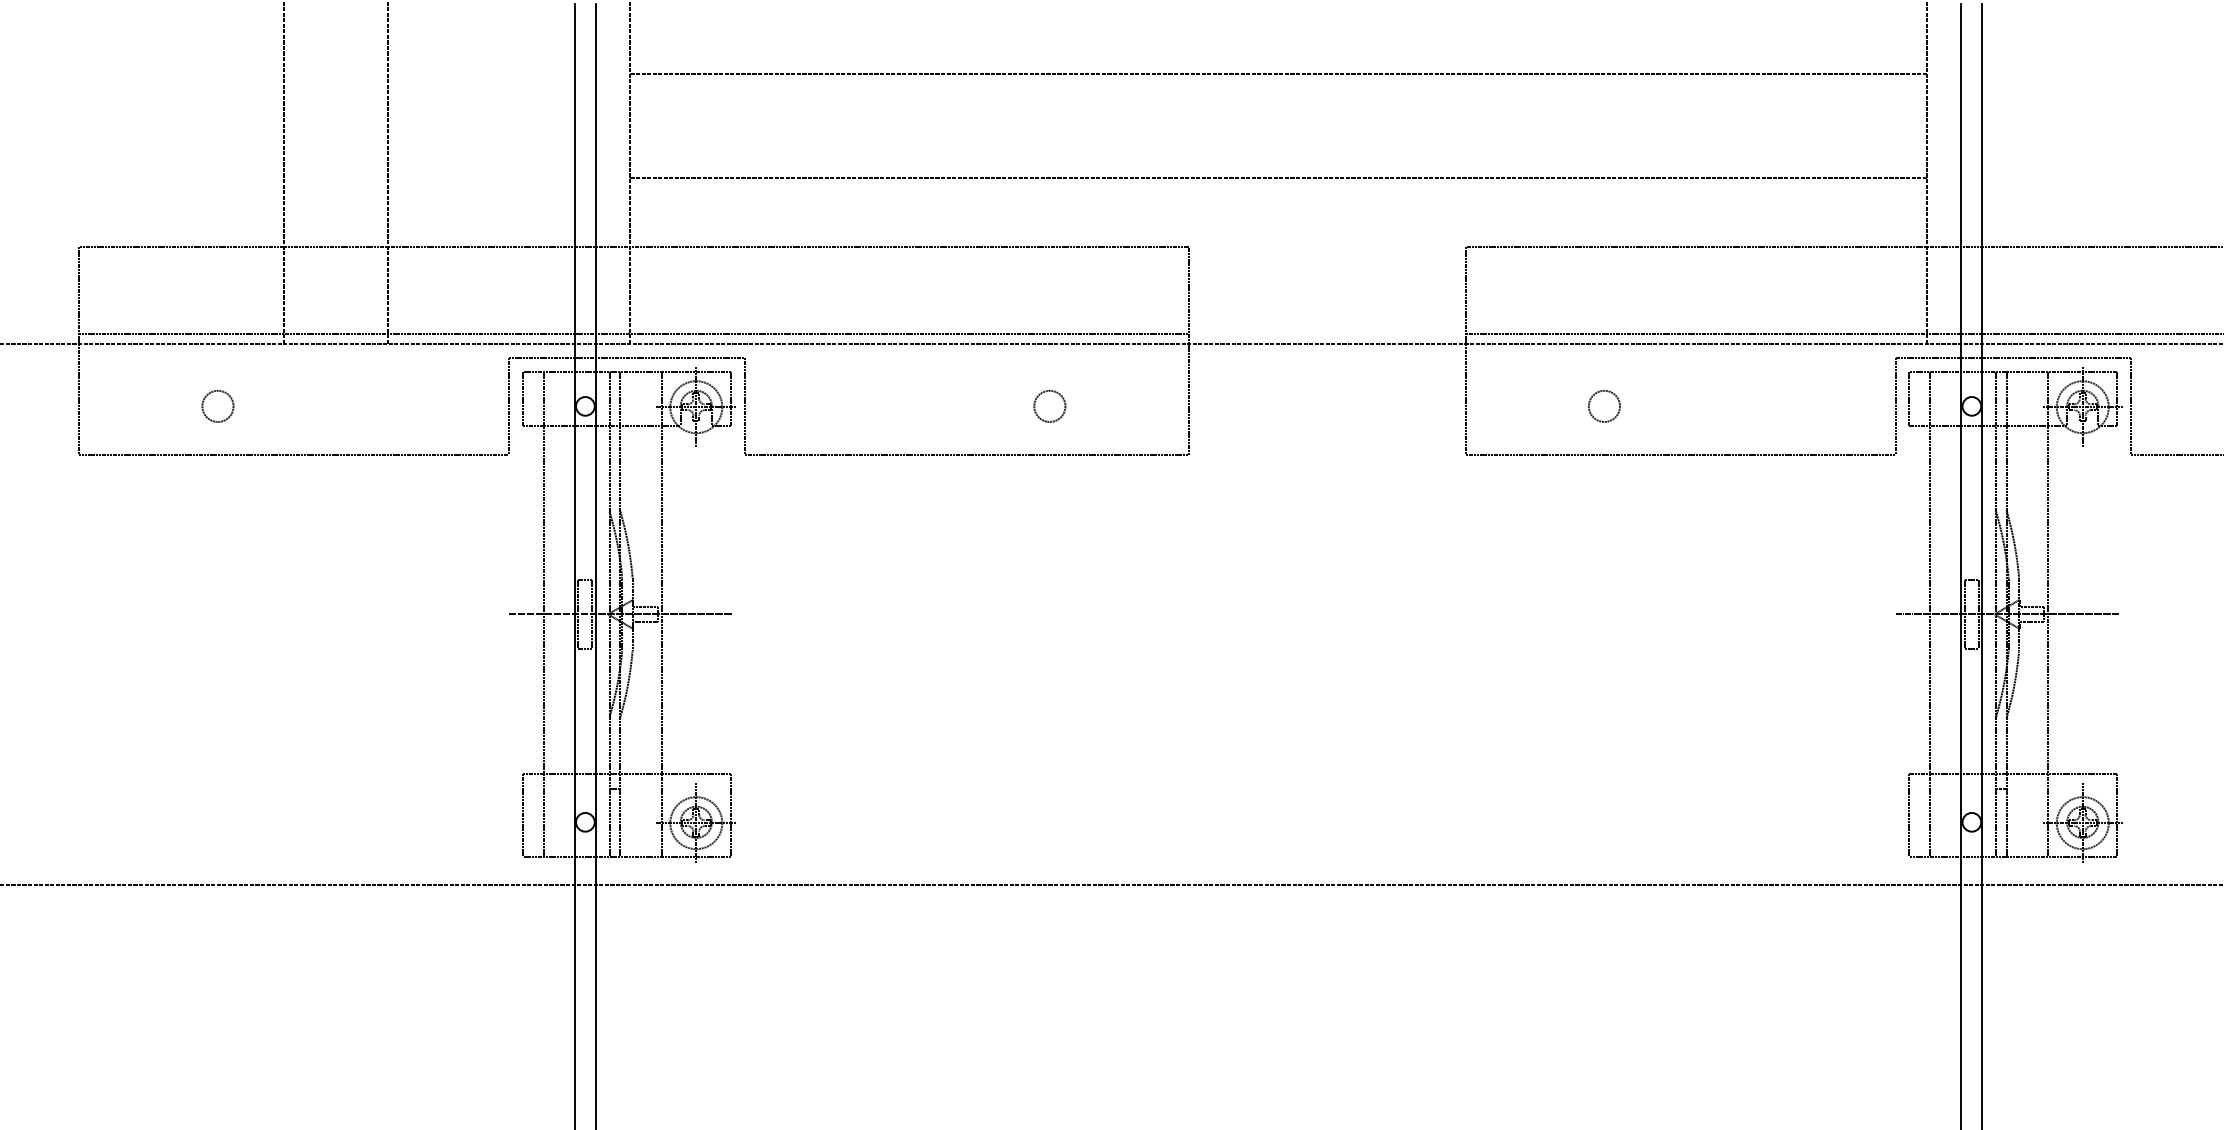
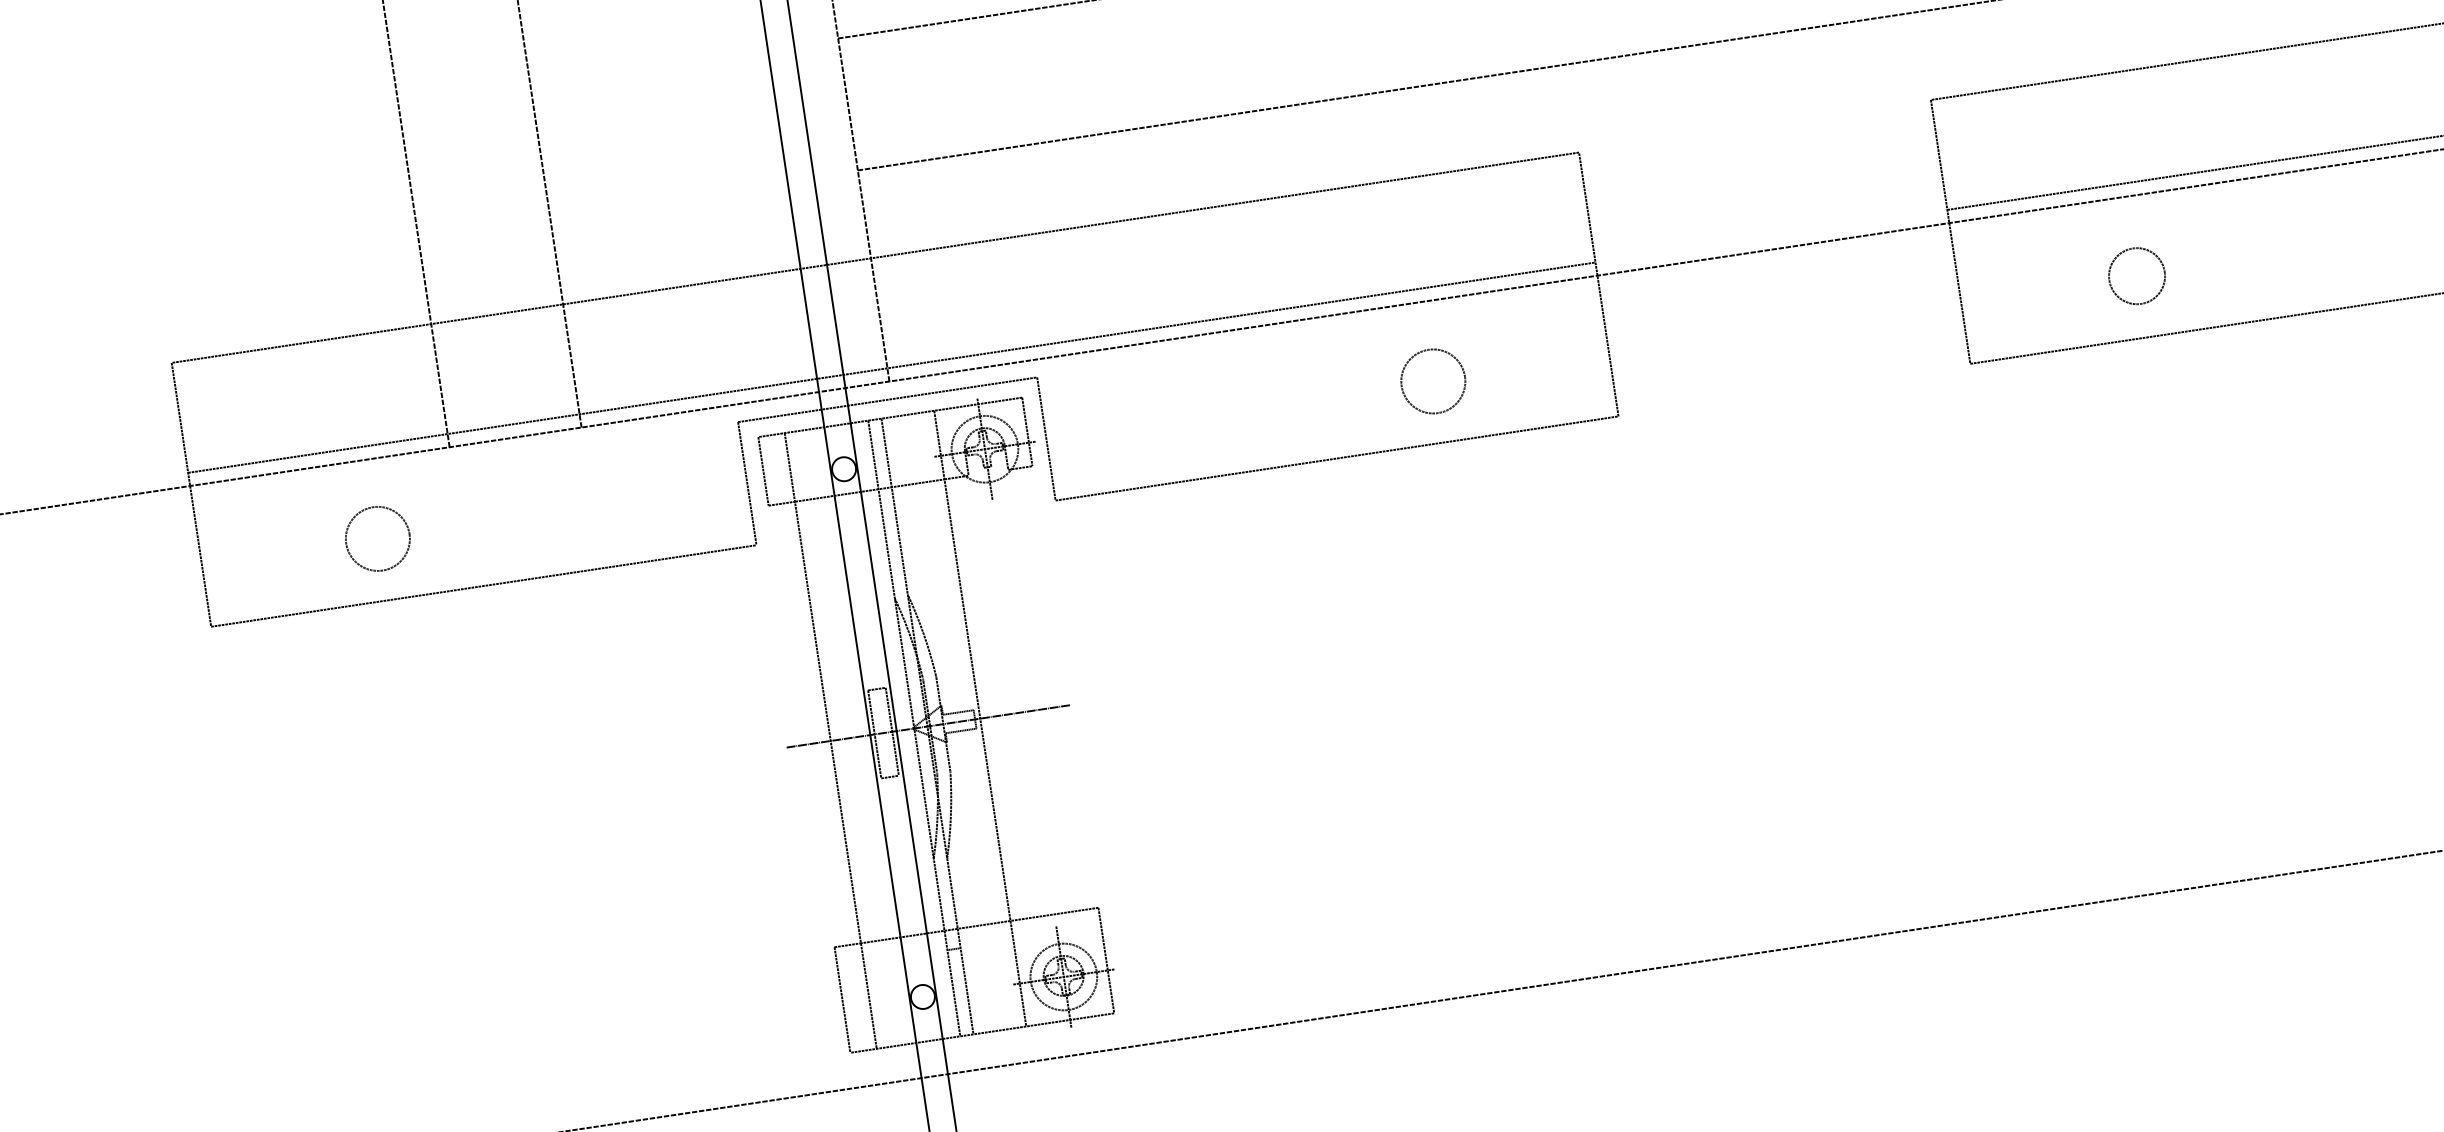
circle: (217, 405) -> (377, 537), size x1.6
circle: (1049, 405) -> (1432, 380), size x1.6
circle: (1604, 405) -> (2136, 274), size x1.4

